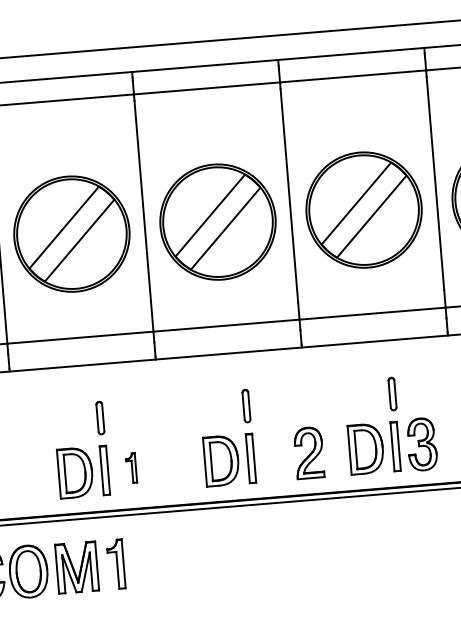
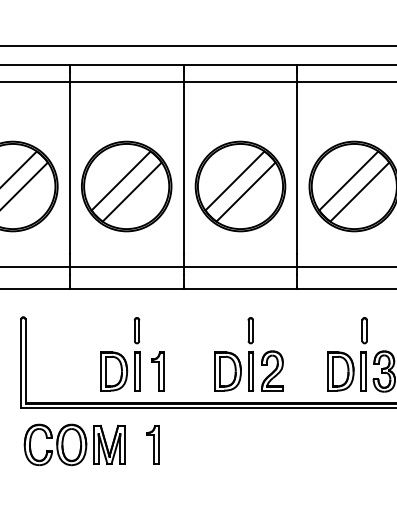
part: (309, 452) -> (272, 370), moved
part: (130, 468) -> (157, 371), size x1.67
part: (115, 563) -> (152, 444), moved

